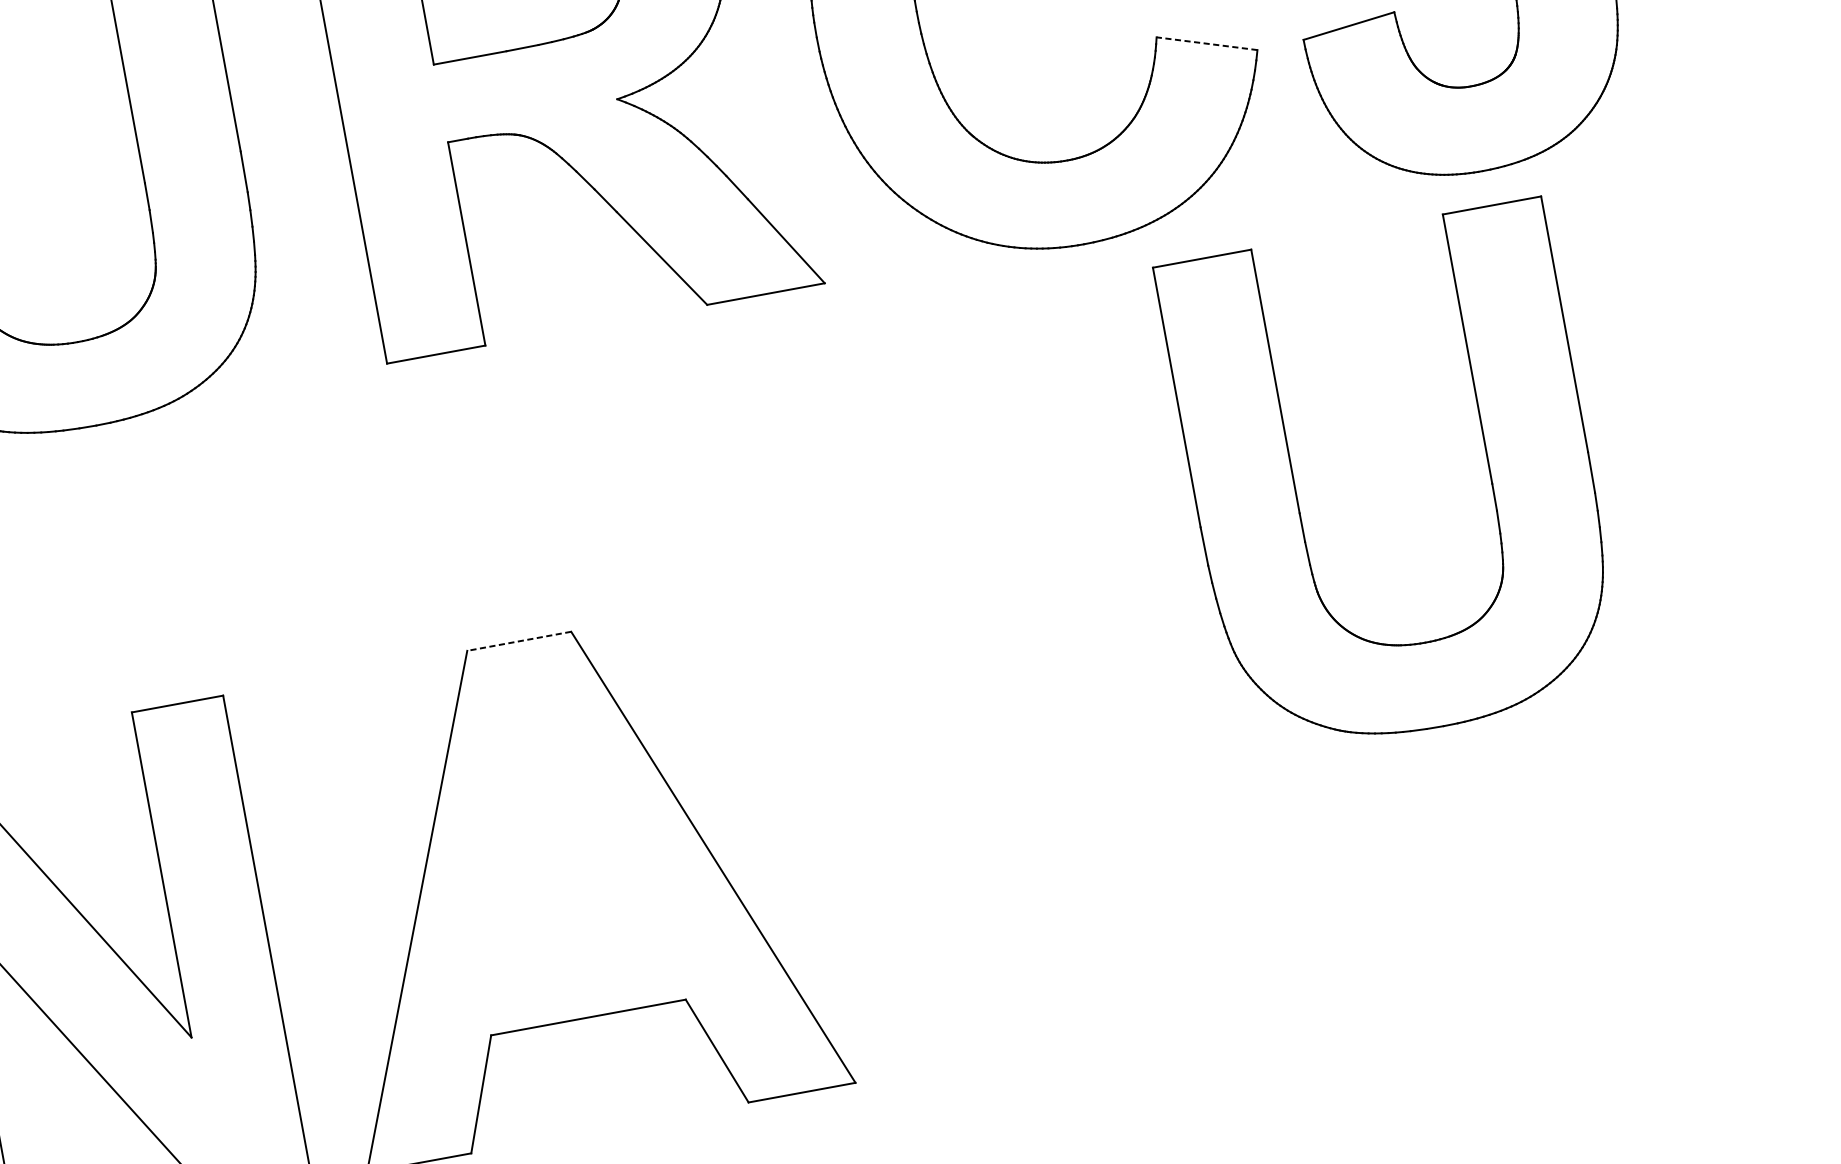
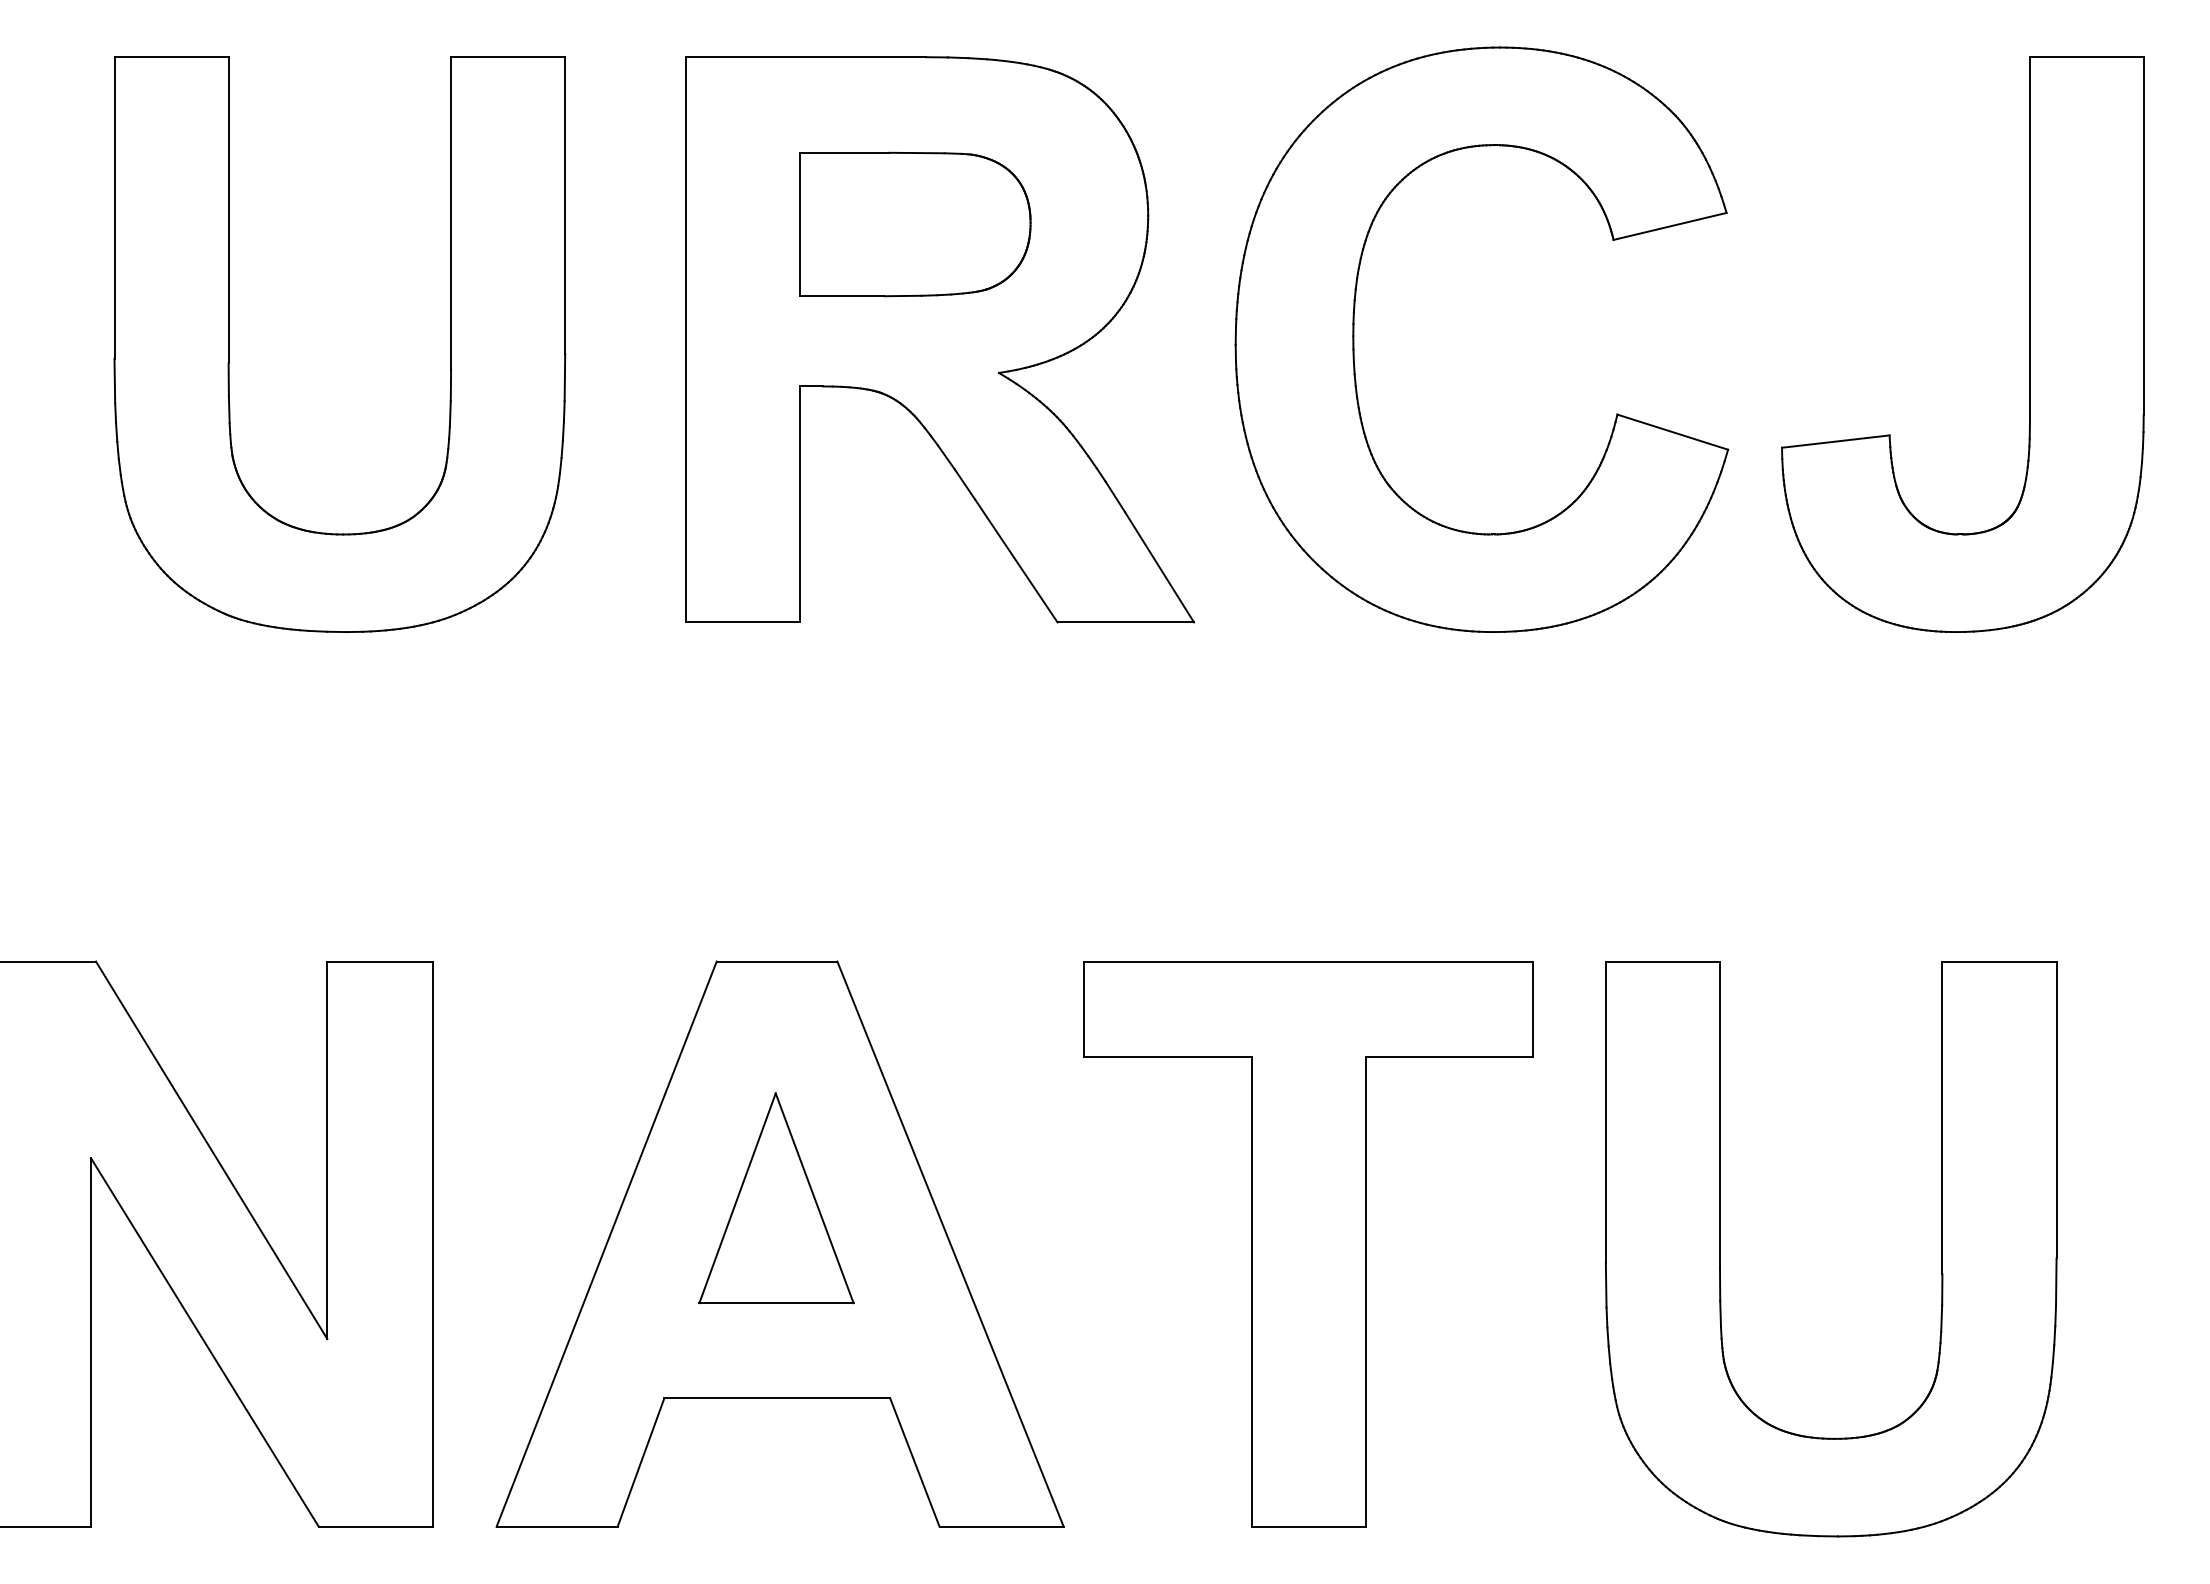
line: (1206, 44) -> (1672, 432), dashed -> solid
part: (1487, 462) -> (1941, 1249), moved
line: (518, 641) -> (776, 961), dashed -> solid
part: (1021, 800) -> (1308, 1244), added
part: (556, 845) -> (776, 1198), added

